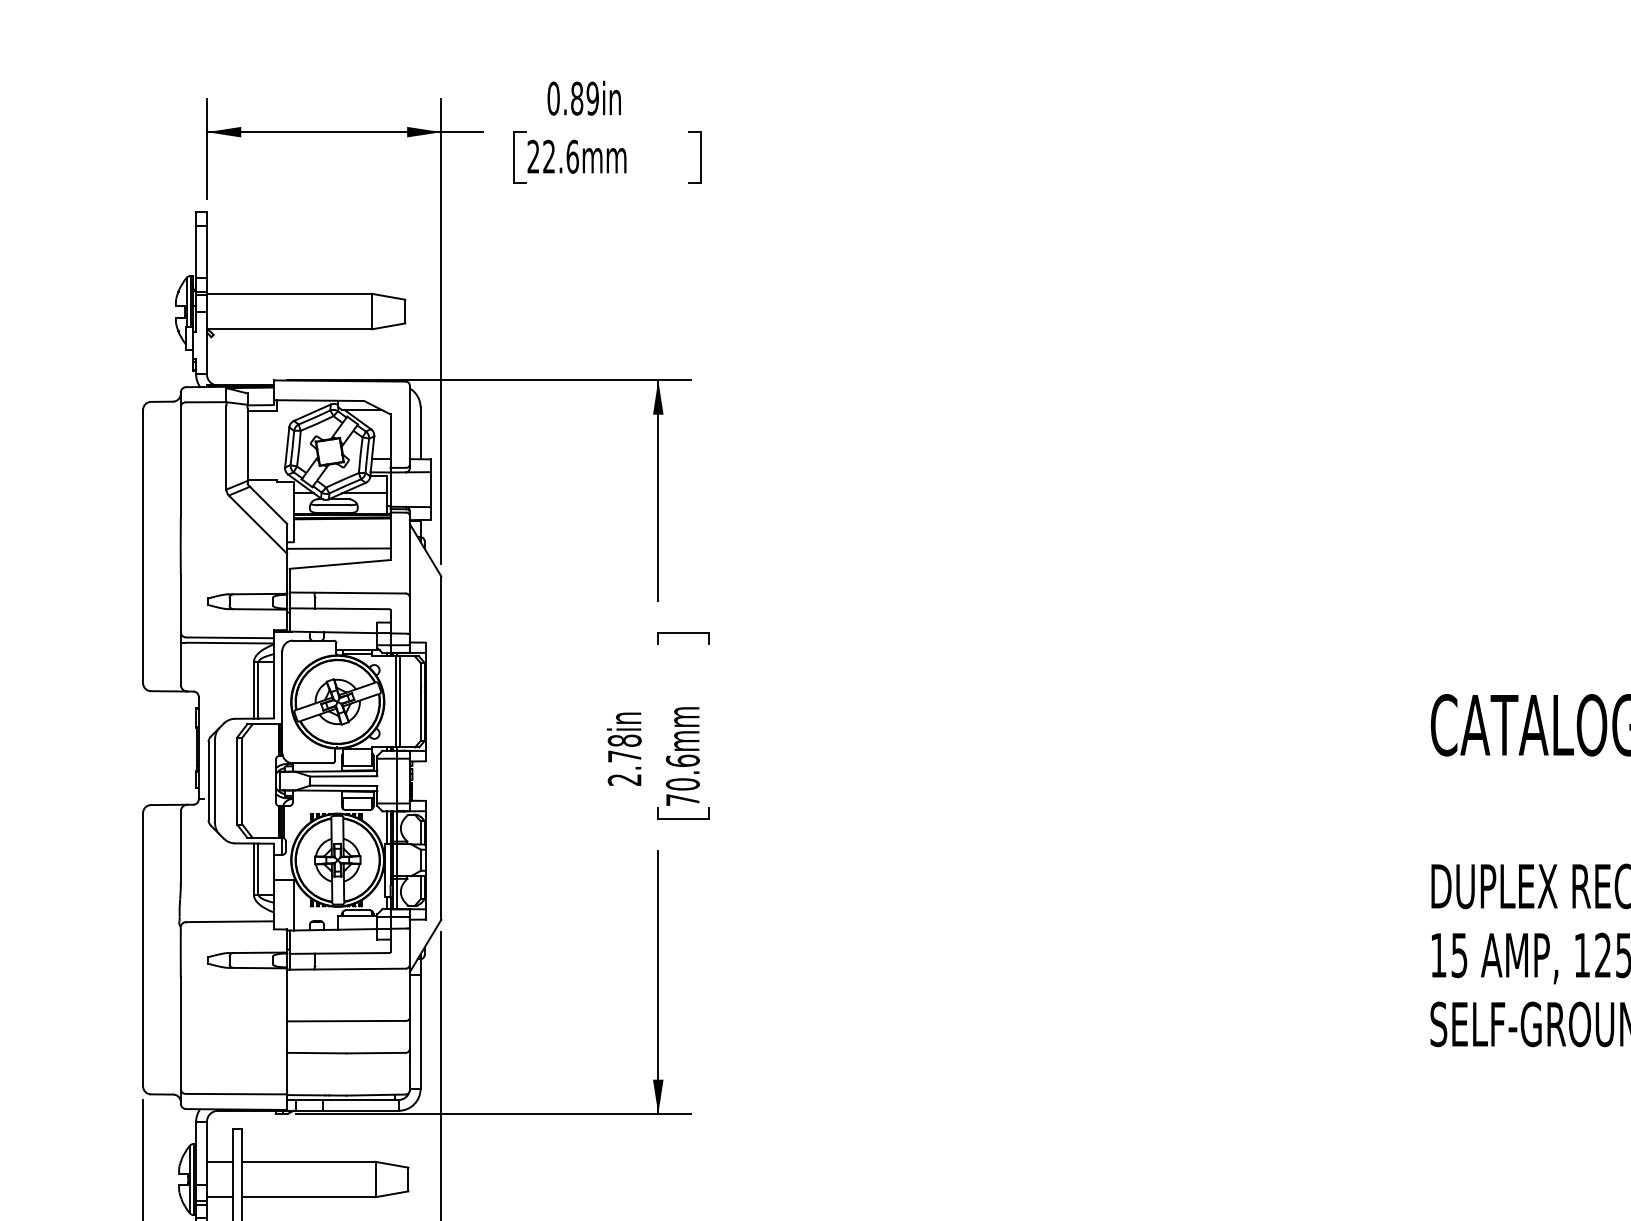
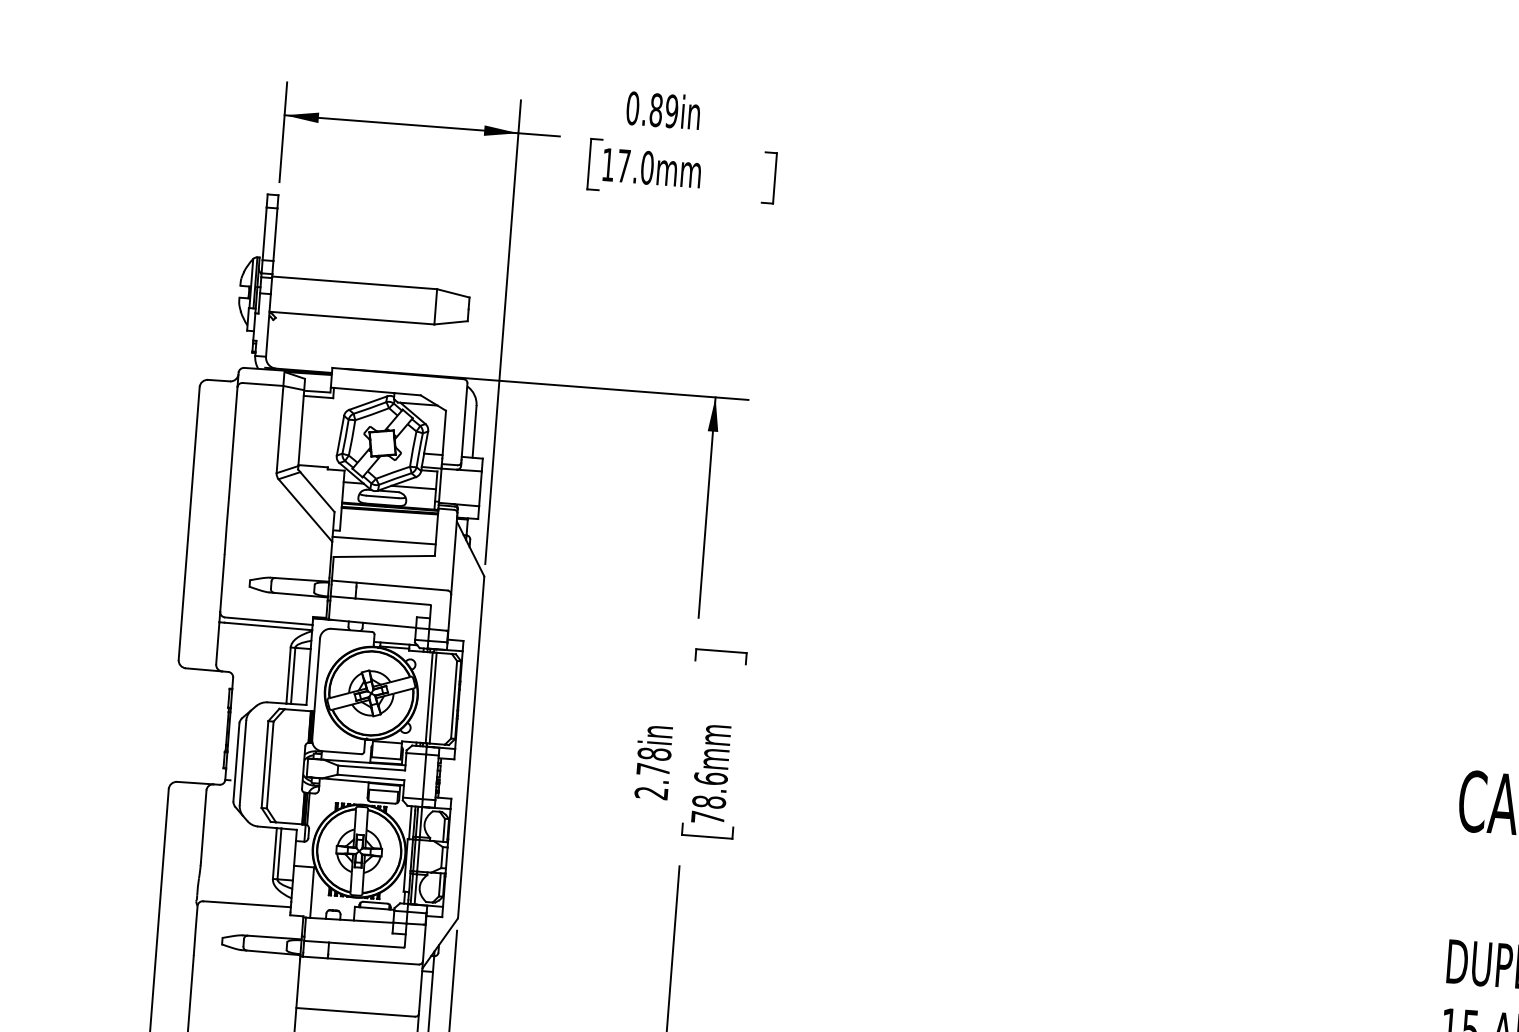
text: (552, 156) -> (627, 166), 22.6mm -> 17.0mm
text: (682, 784) -> (708, 802), 70.6mm -> 78.6mm

